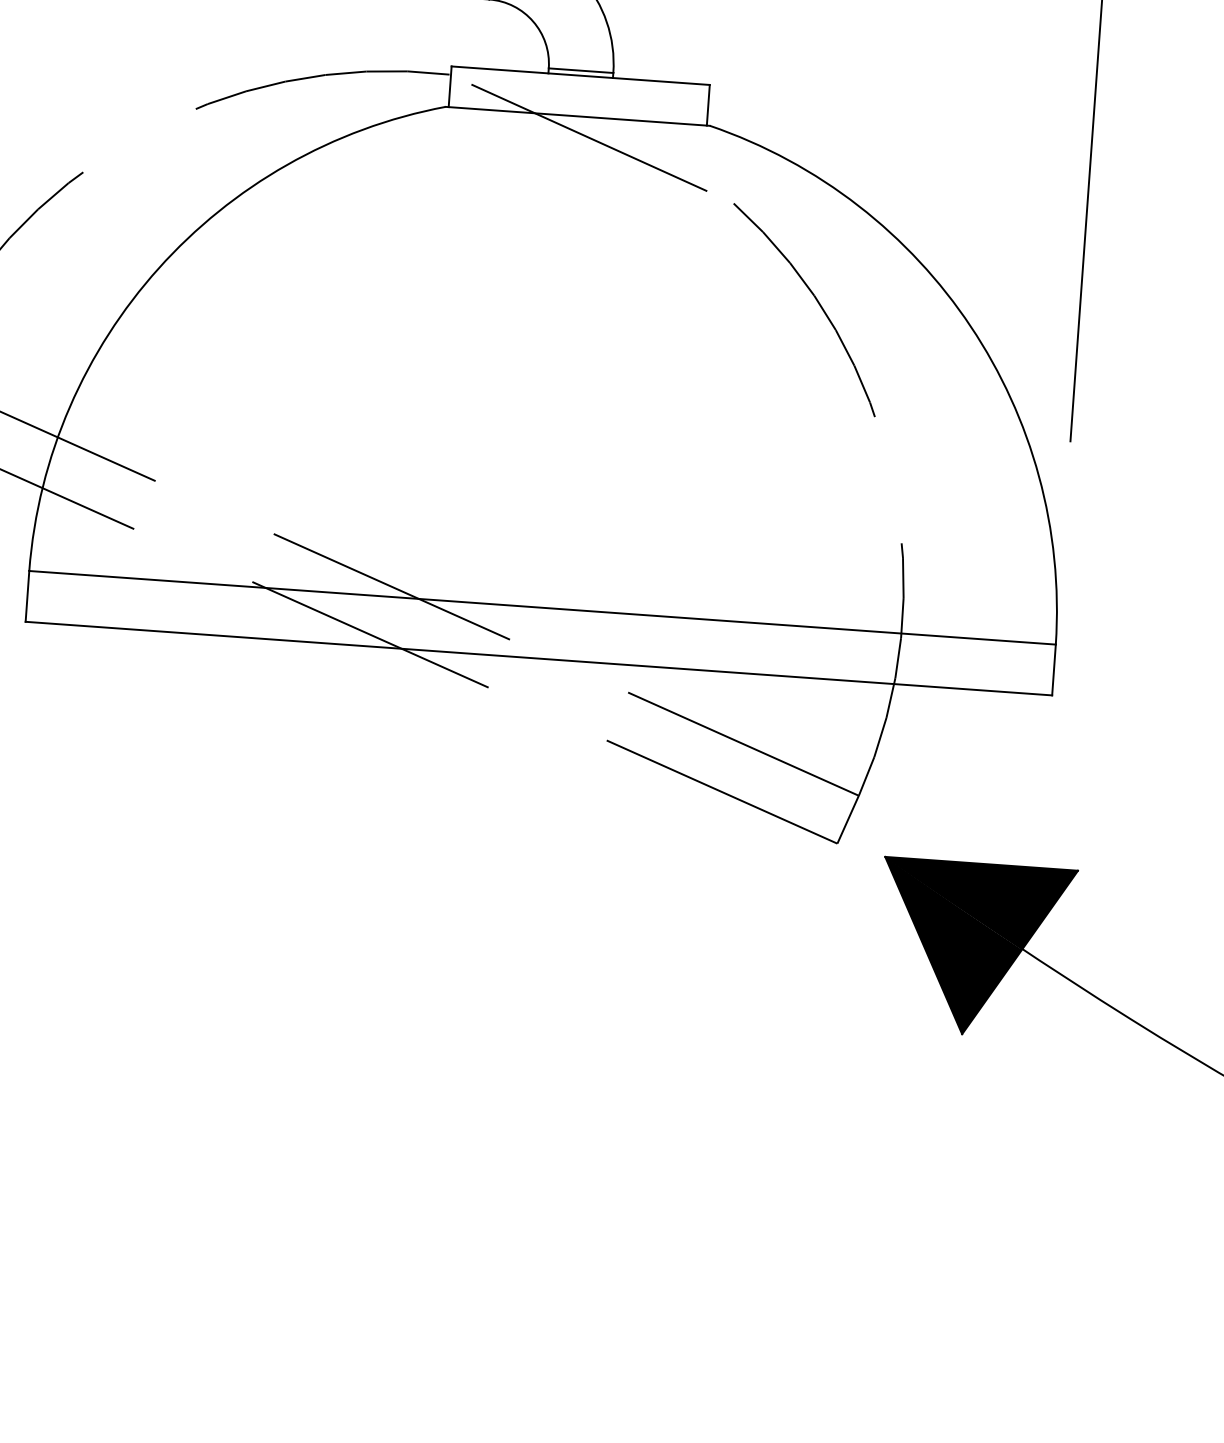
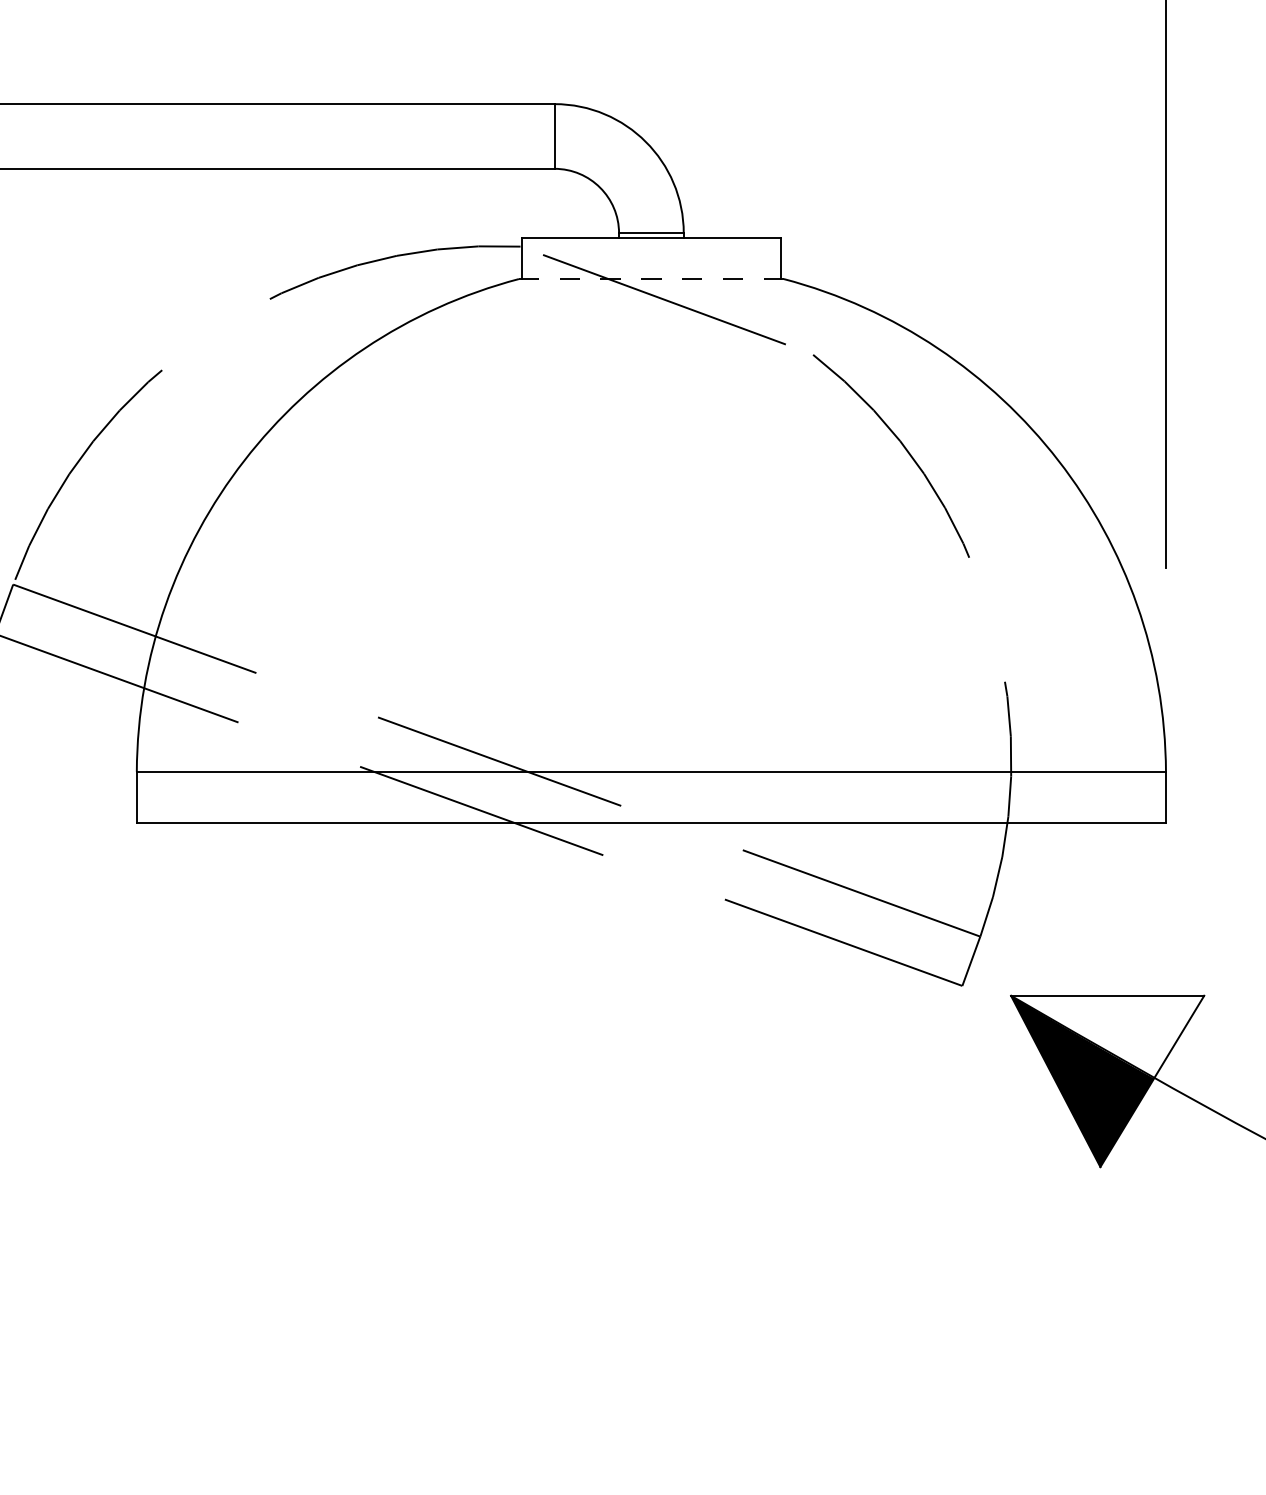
line: (576, 116) -> (650, 279), solid -> dashed
fill: (978, 904) -> (1107, 1036), removed

